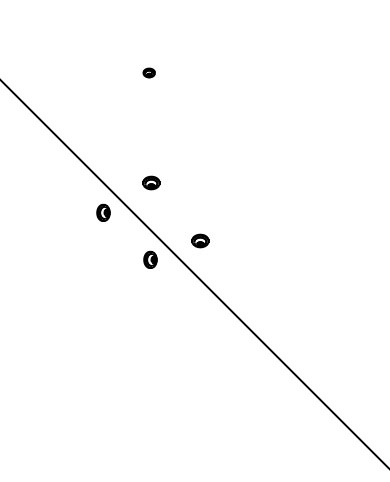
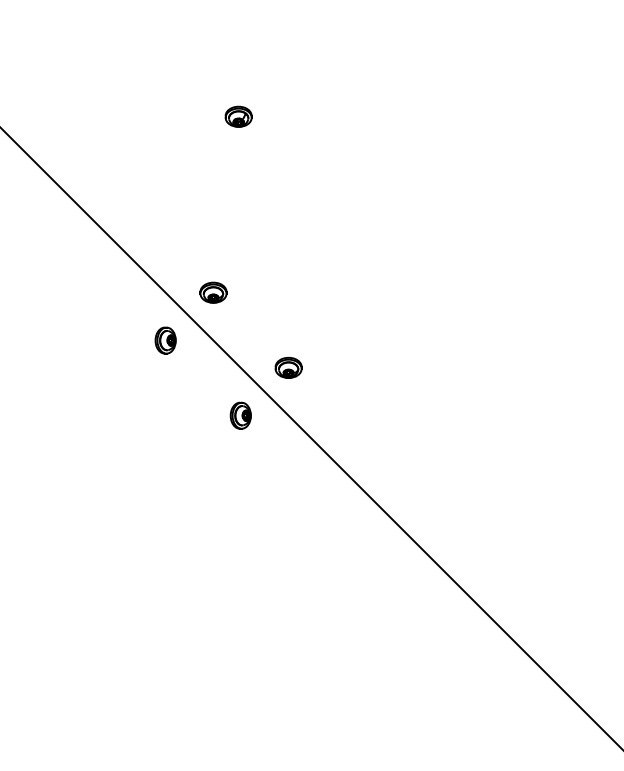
part: (149, 72) -> (239, 116), size x1.43
part: (151, 182) -> (213, 291), moved
part: (200, 240) -> (288, 367), moved

